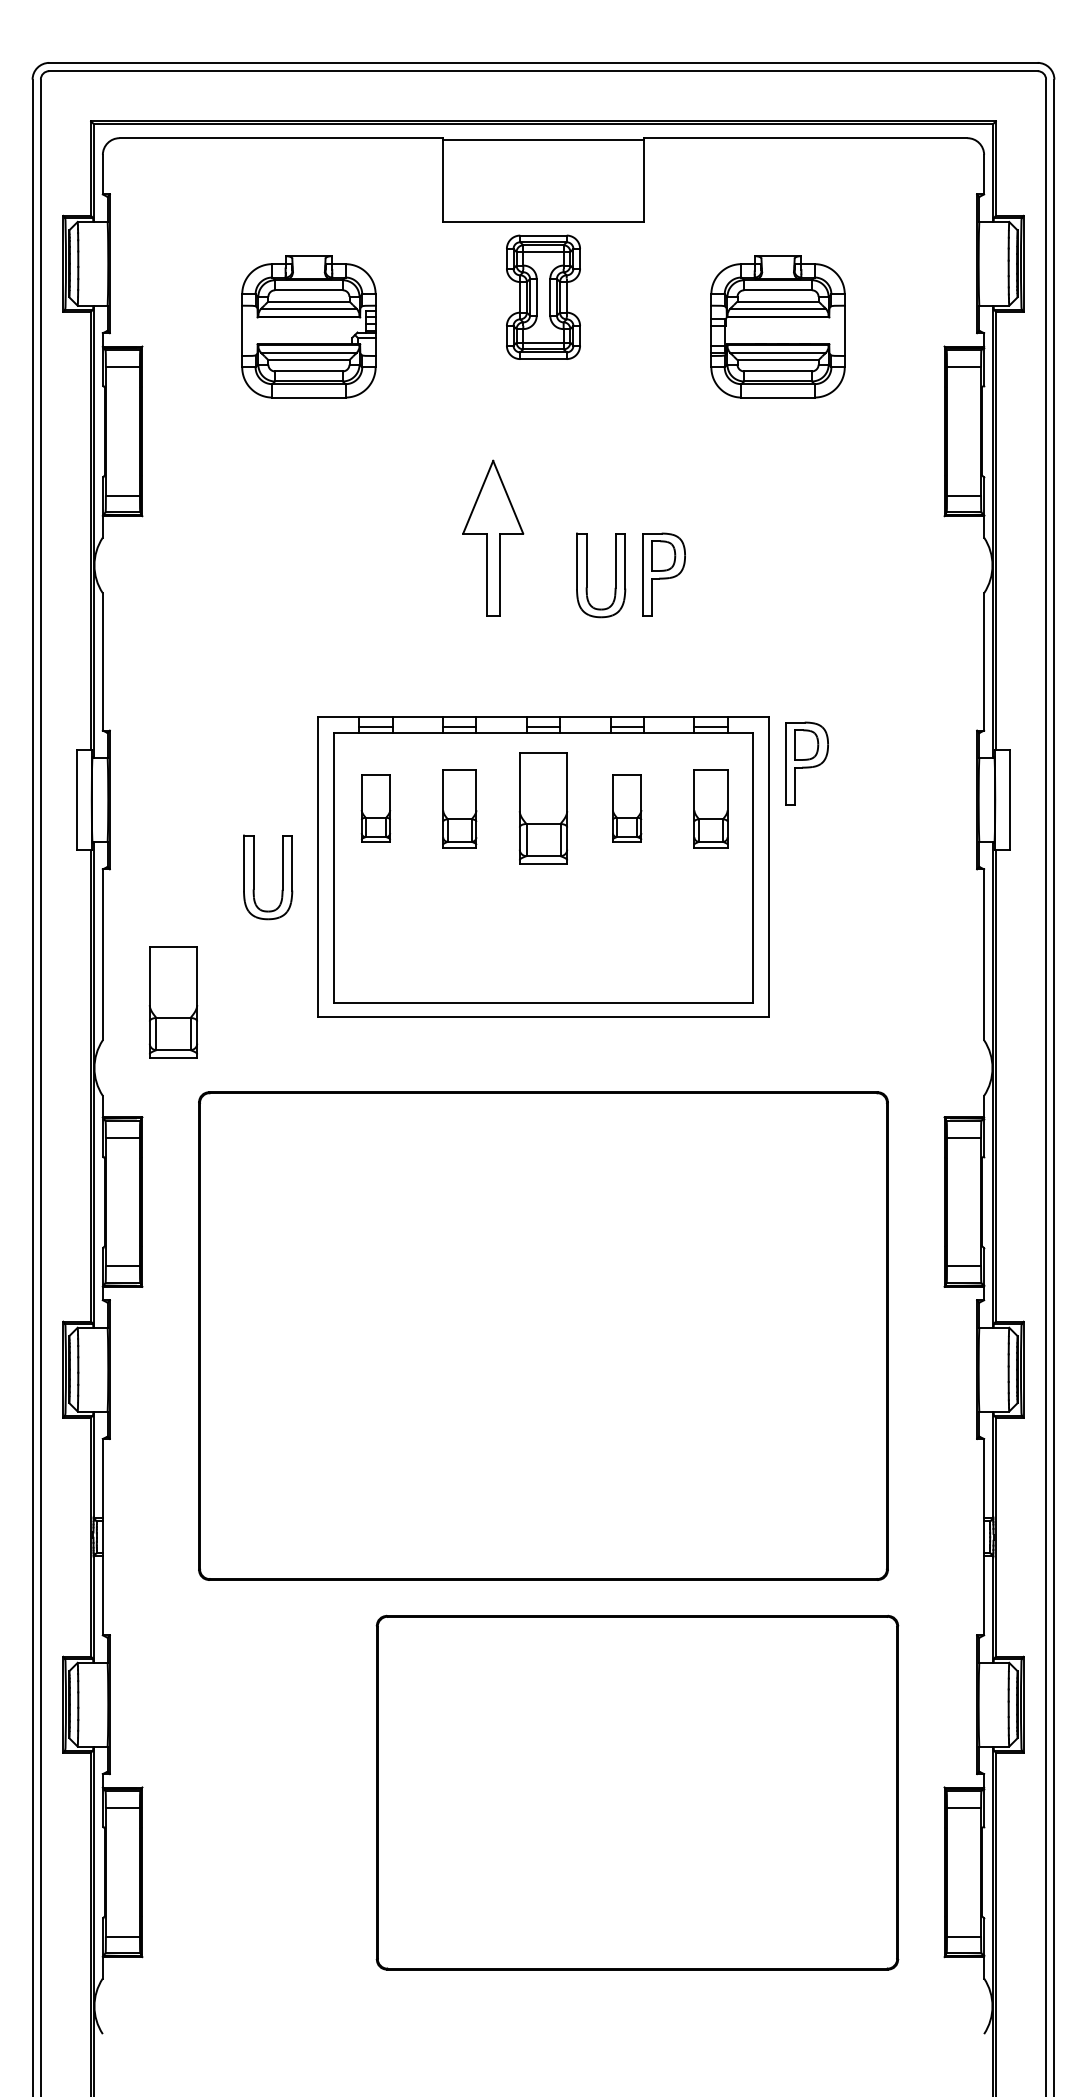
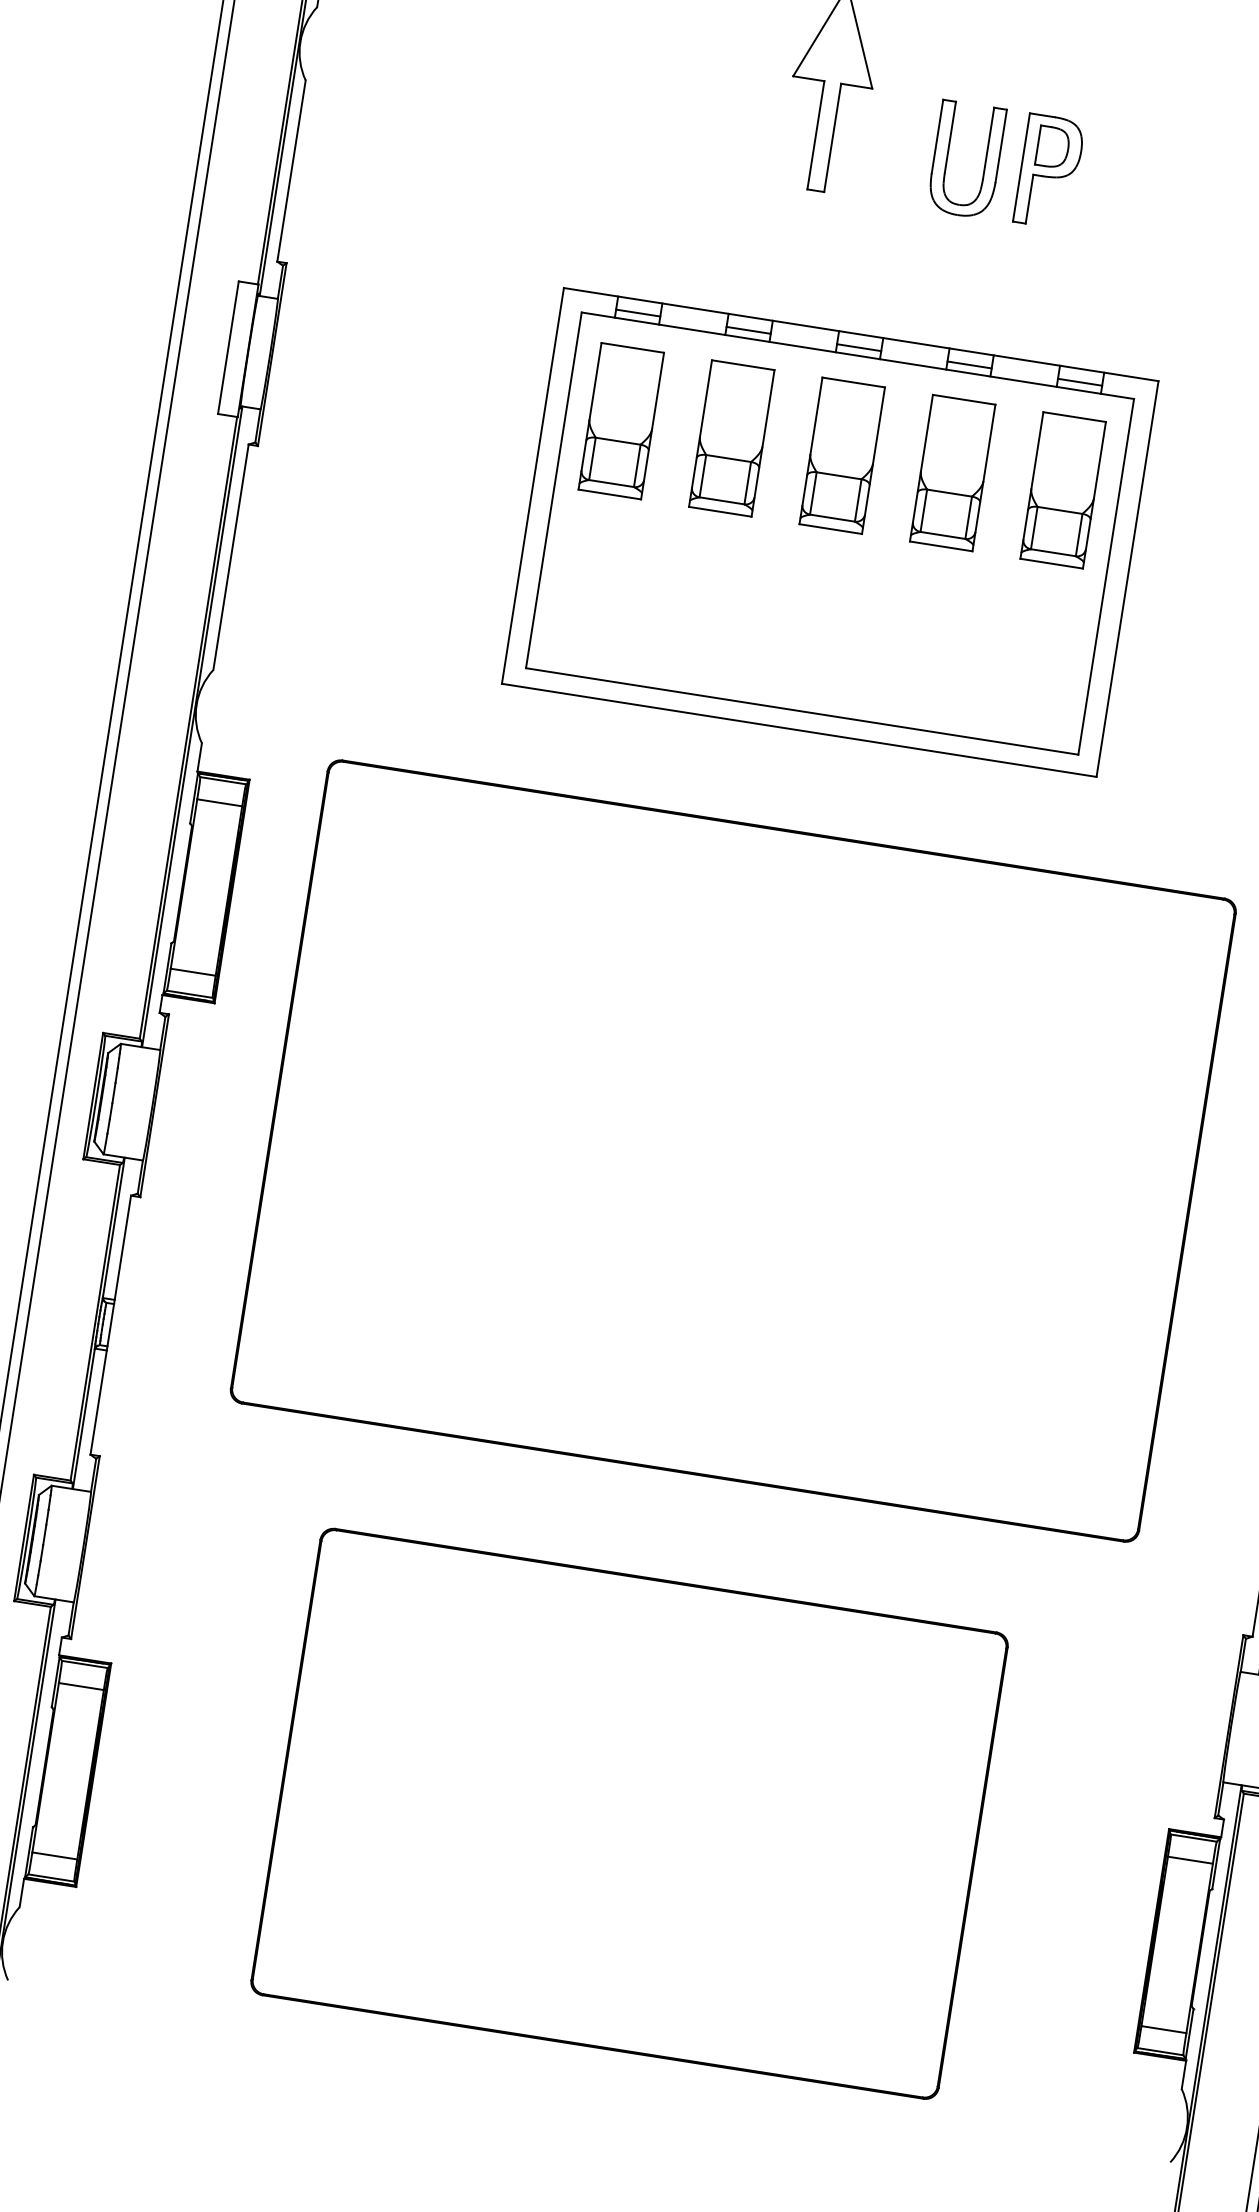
part: (806, 763) -> (1198, 450), removed
part: (375, 808) -> (620, 420), size x1.67
part: (459, 808) -> (731, 438), size x1.43
part: (626, 808) -> (951, 472), size x1.67
part: (710, 808) -> (1062, 489), size x1.43
part: (254, 877) -> (446, 486), removed
part: (173, 1002) -> (314, 634), removed
part: (637, 1792) -> (629, 1813), moved

